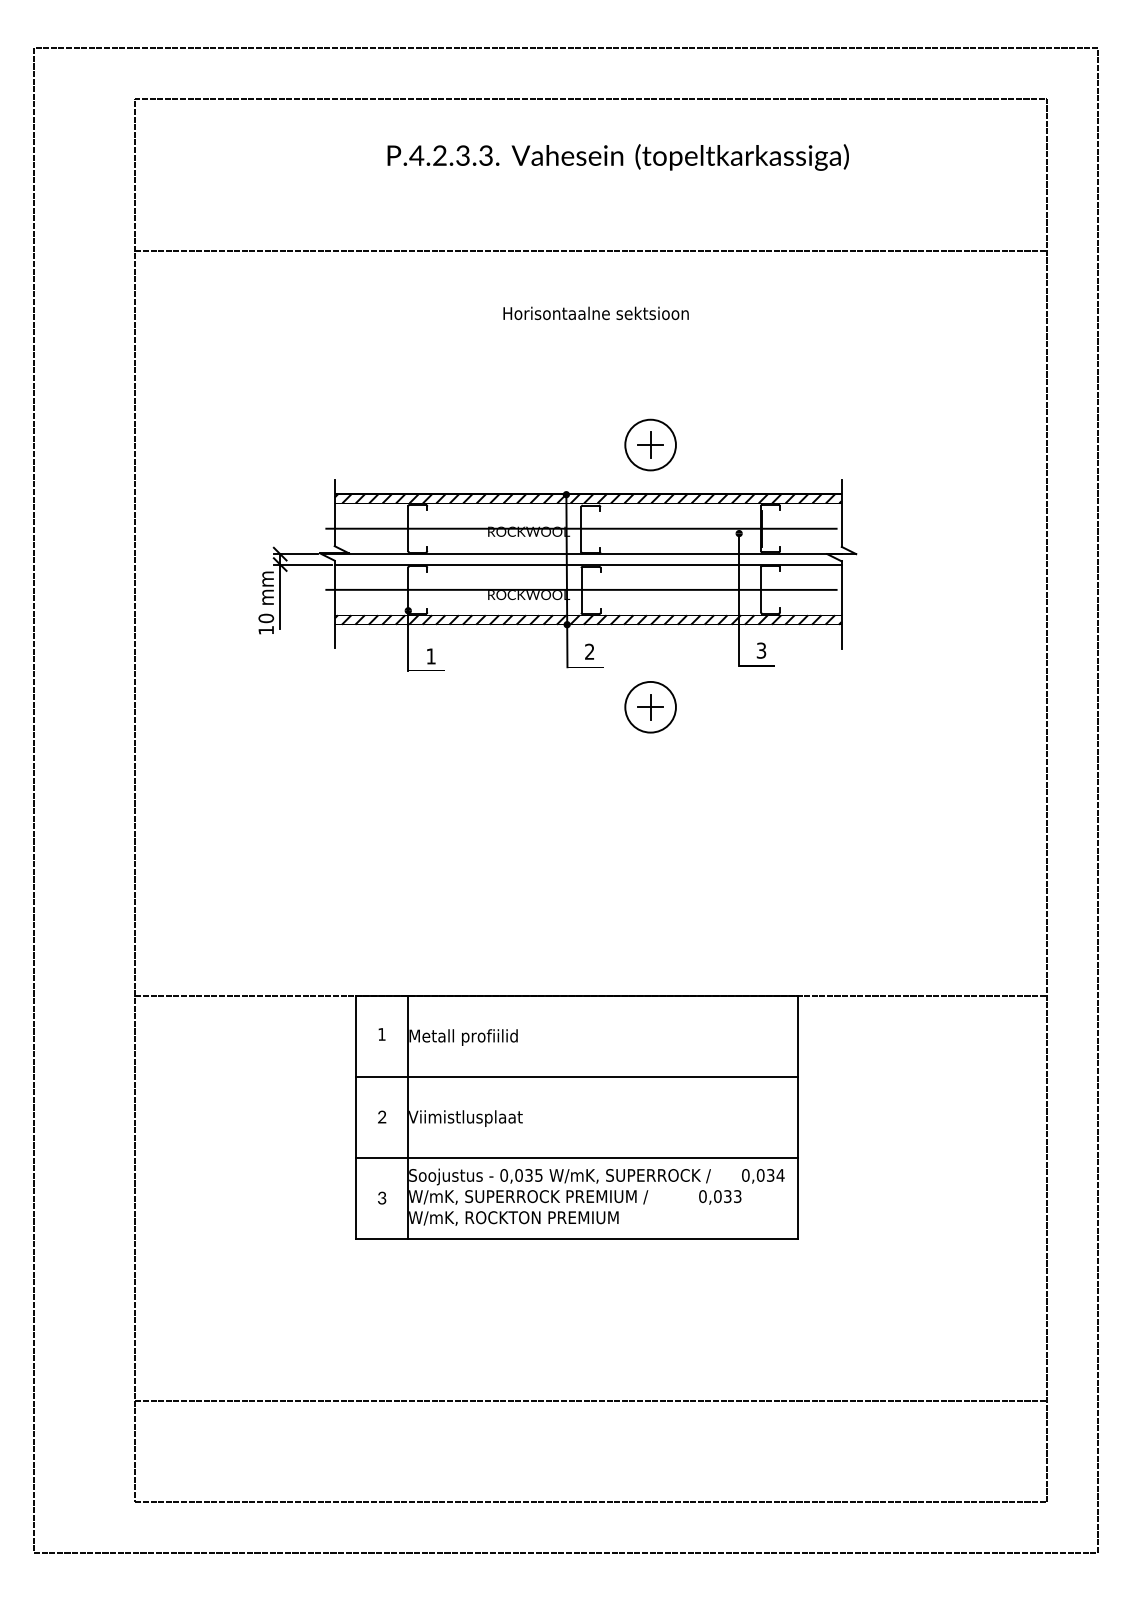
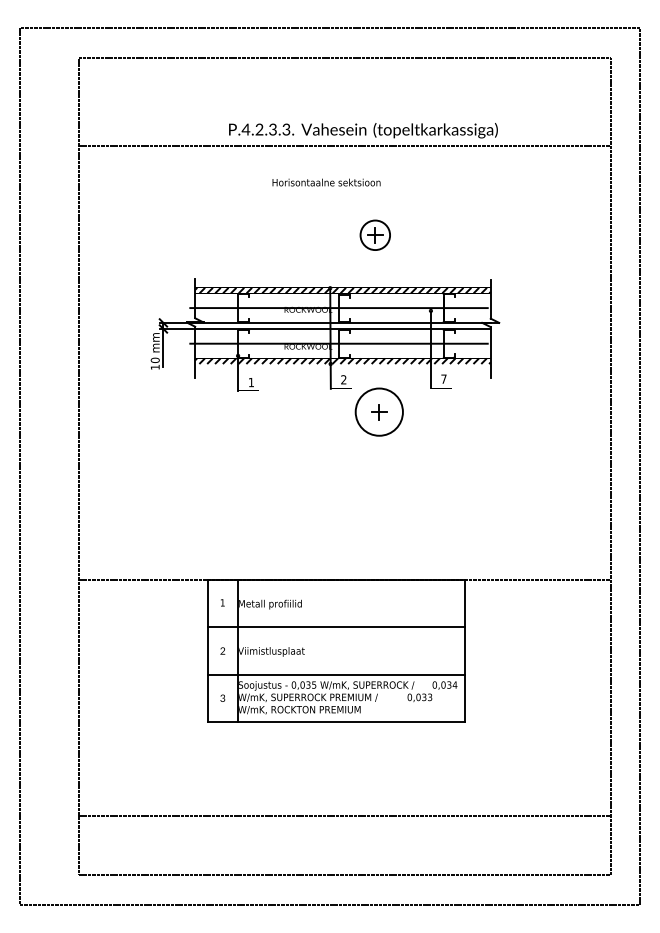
text: (618, 157) -> (363, 130), moved
text: (596, 313) -> (326, 182), moved
part: (649, 443) -> (374, 234), moved
text: (760, 649) -> (443, 378), 3 -> 7
circle: (650, 706) -> (379, 411), size x1.6

